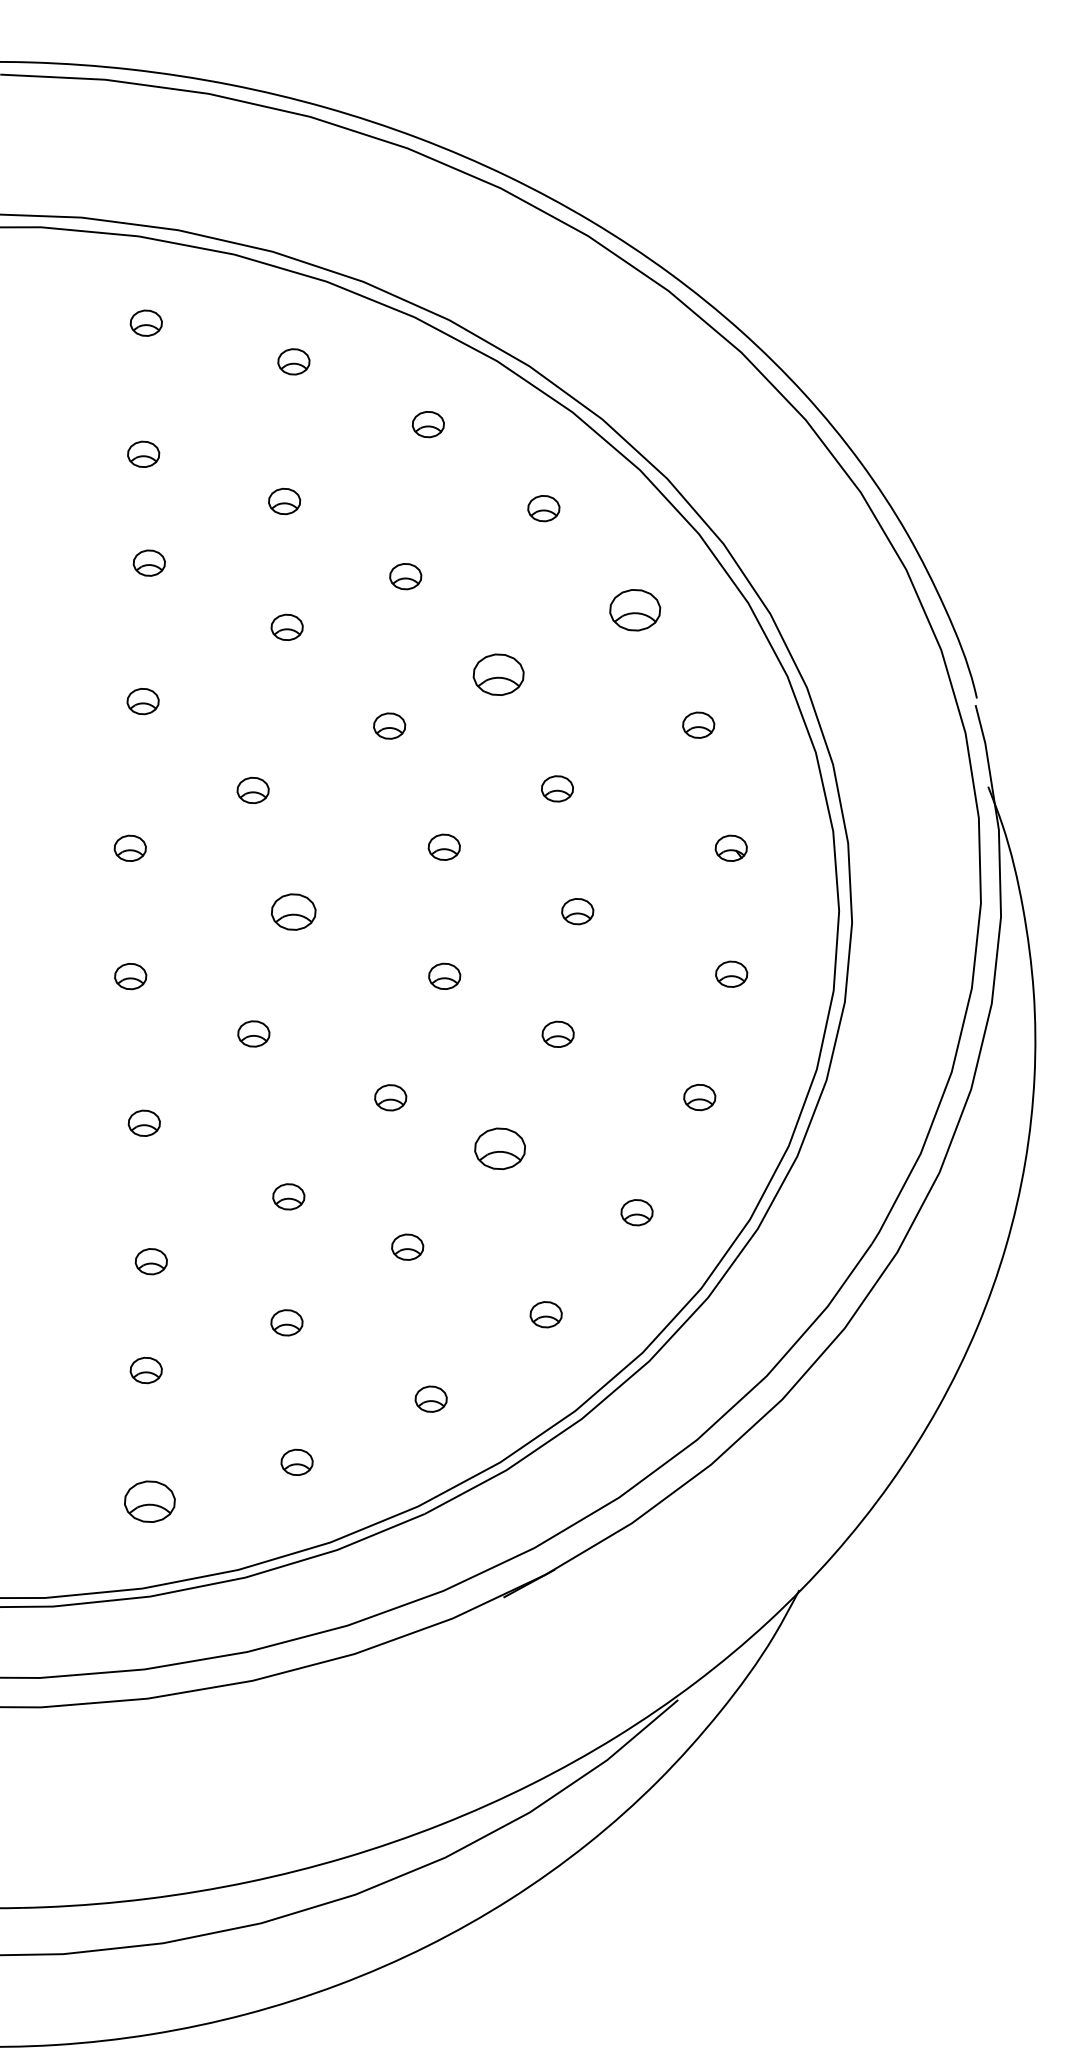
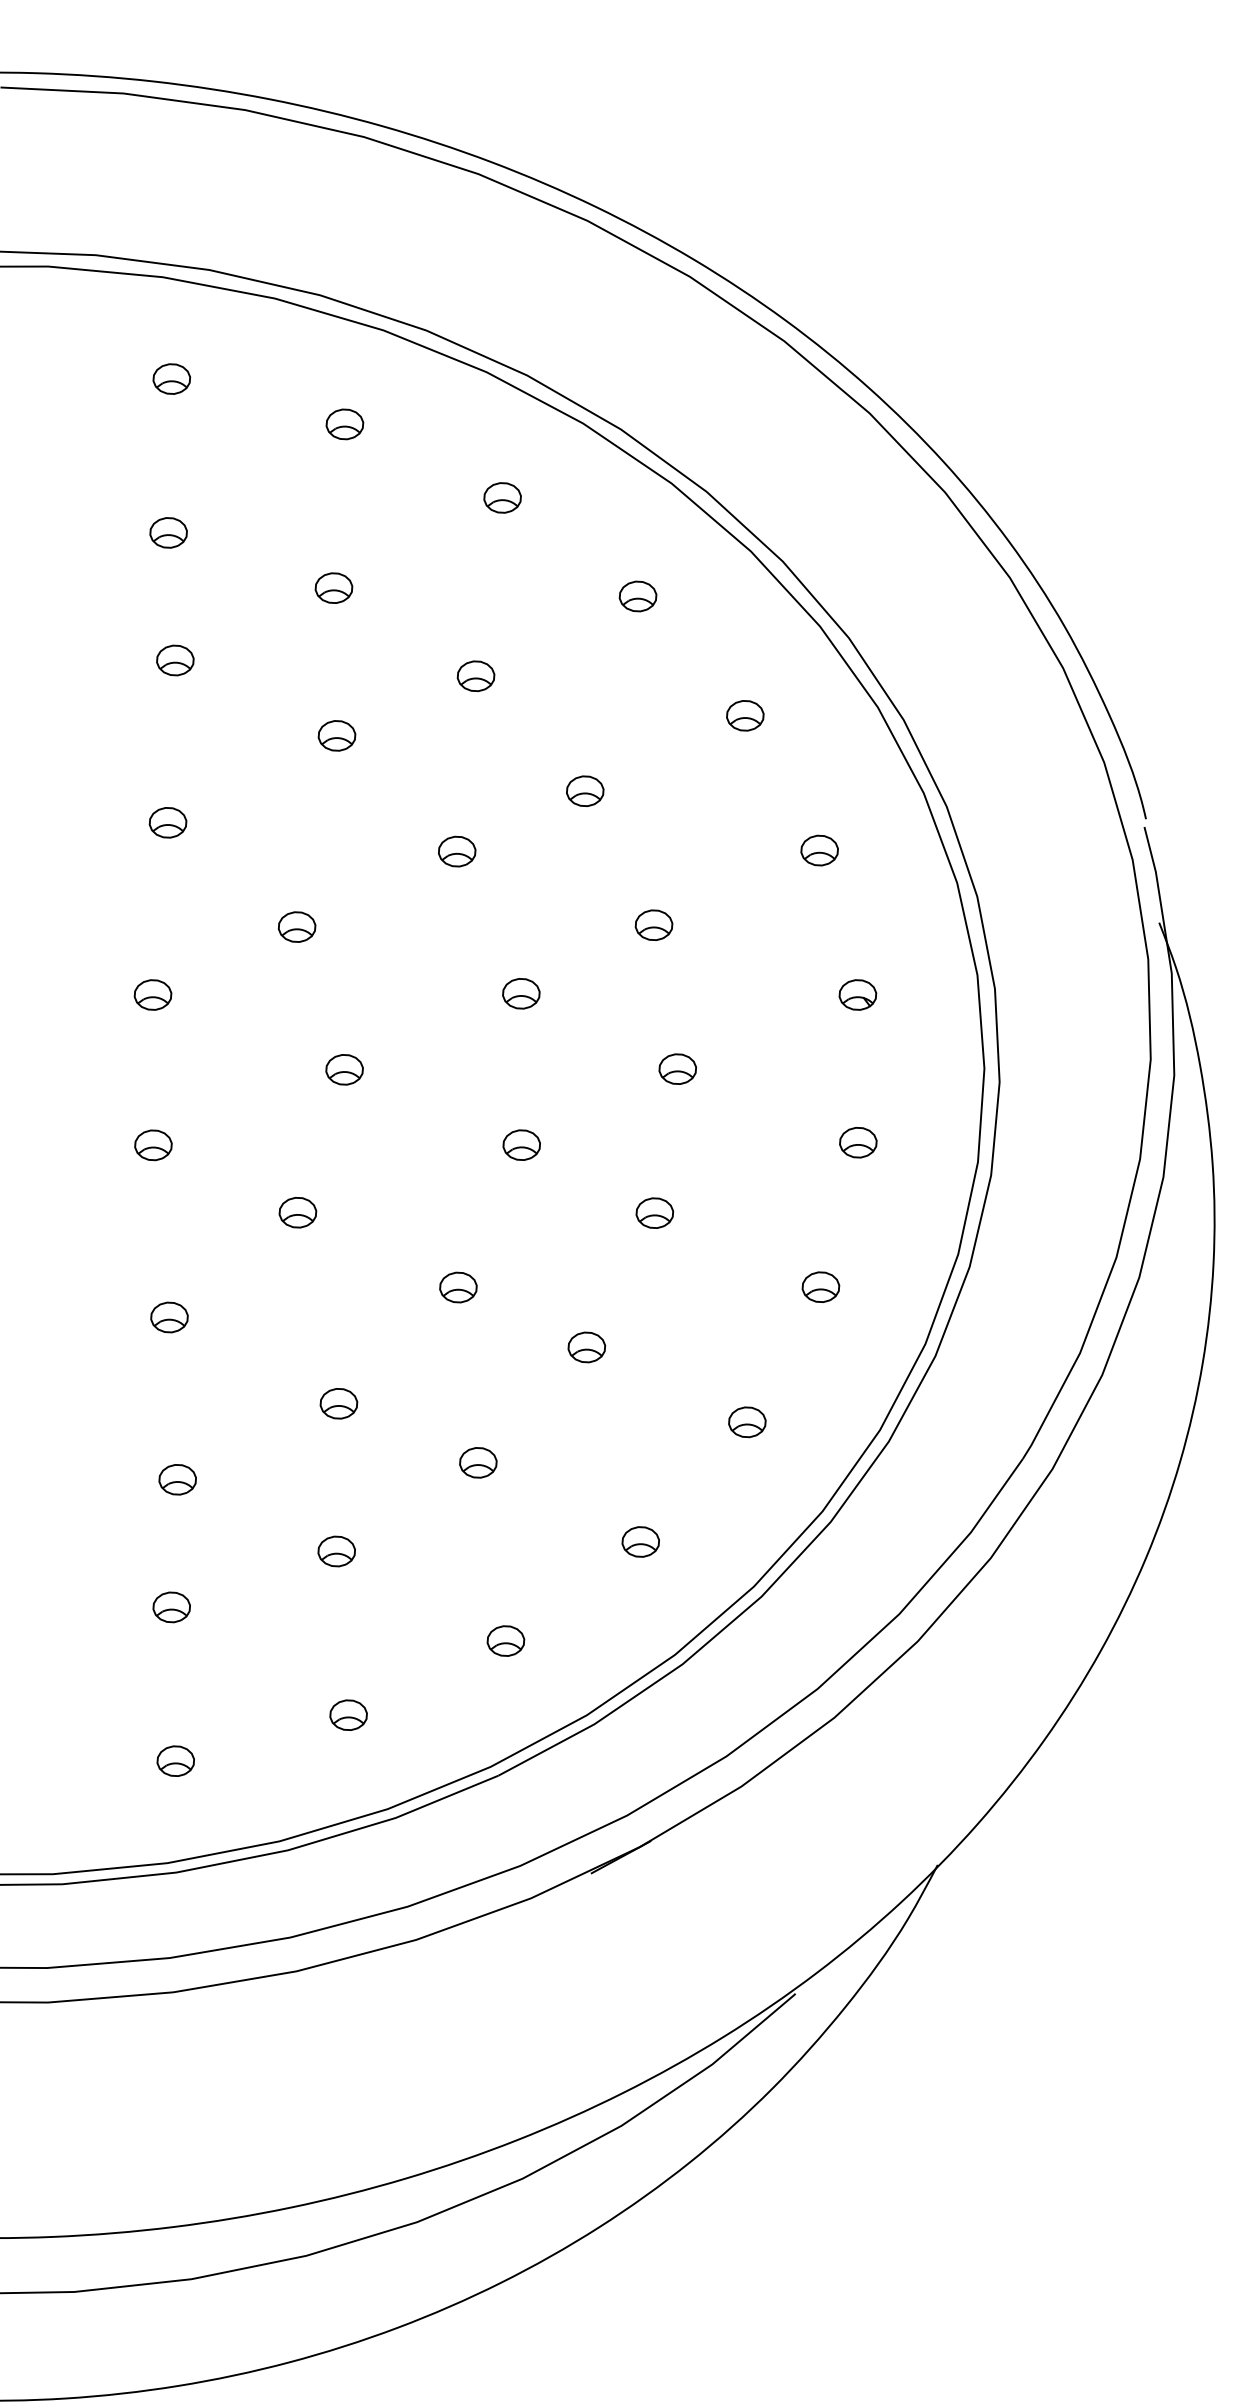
part: (635, 610) -> (745, 715), size x0.62
part: (499, 674) -> (585, 790), size x0.62
part: (293, 911) -> (344, 1069), size x0.71
part: (499, 1148) -> (586, 1347), size x0.62
part: (149, 1501) -> (175, 1760), size x0.62

